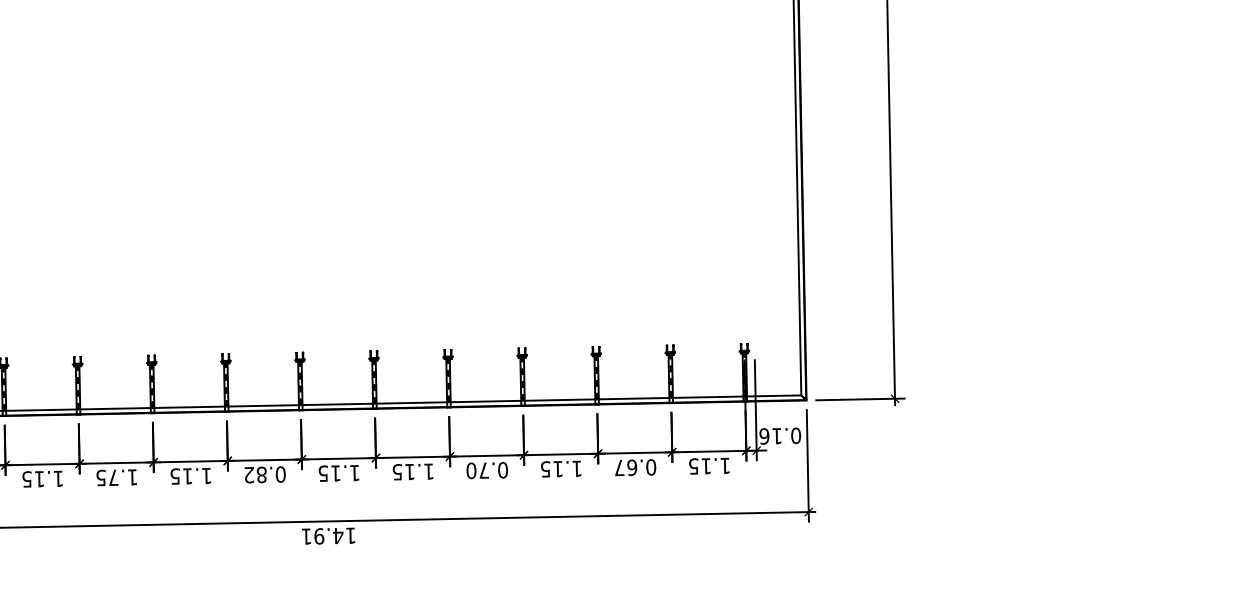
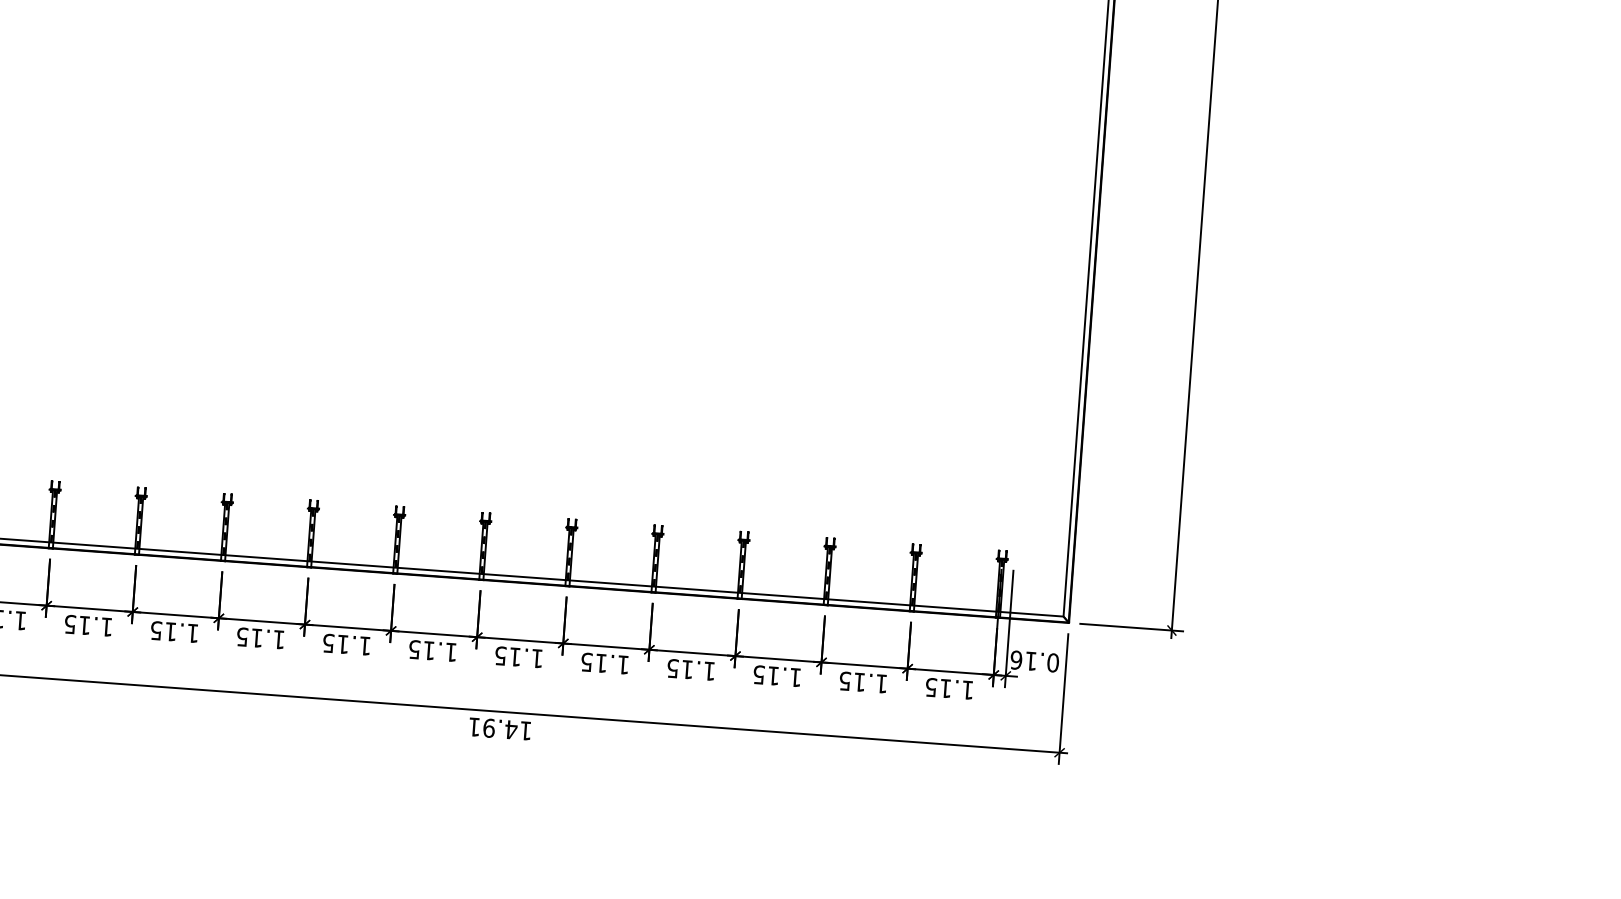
text: (635, 467) -> (863, 682), 0.67 -> 1.15
text: (487, 470) -> (691, 669), 0.70 -> 1.15
text: (264, 475) -> (432, 651), 0.82 -> 1.15
text: (113, 477) -> (256, 637), 1.75 -> 1.15

